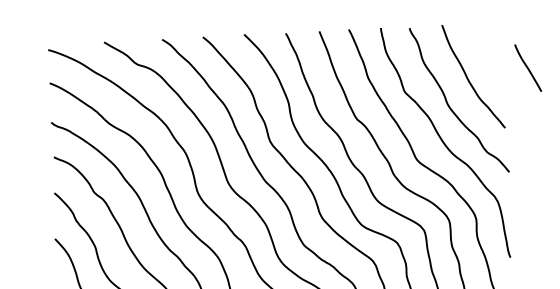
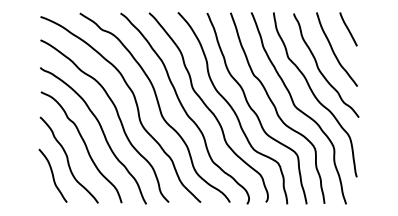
line: (528, 68) -> (348, 29), moved

